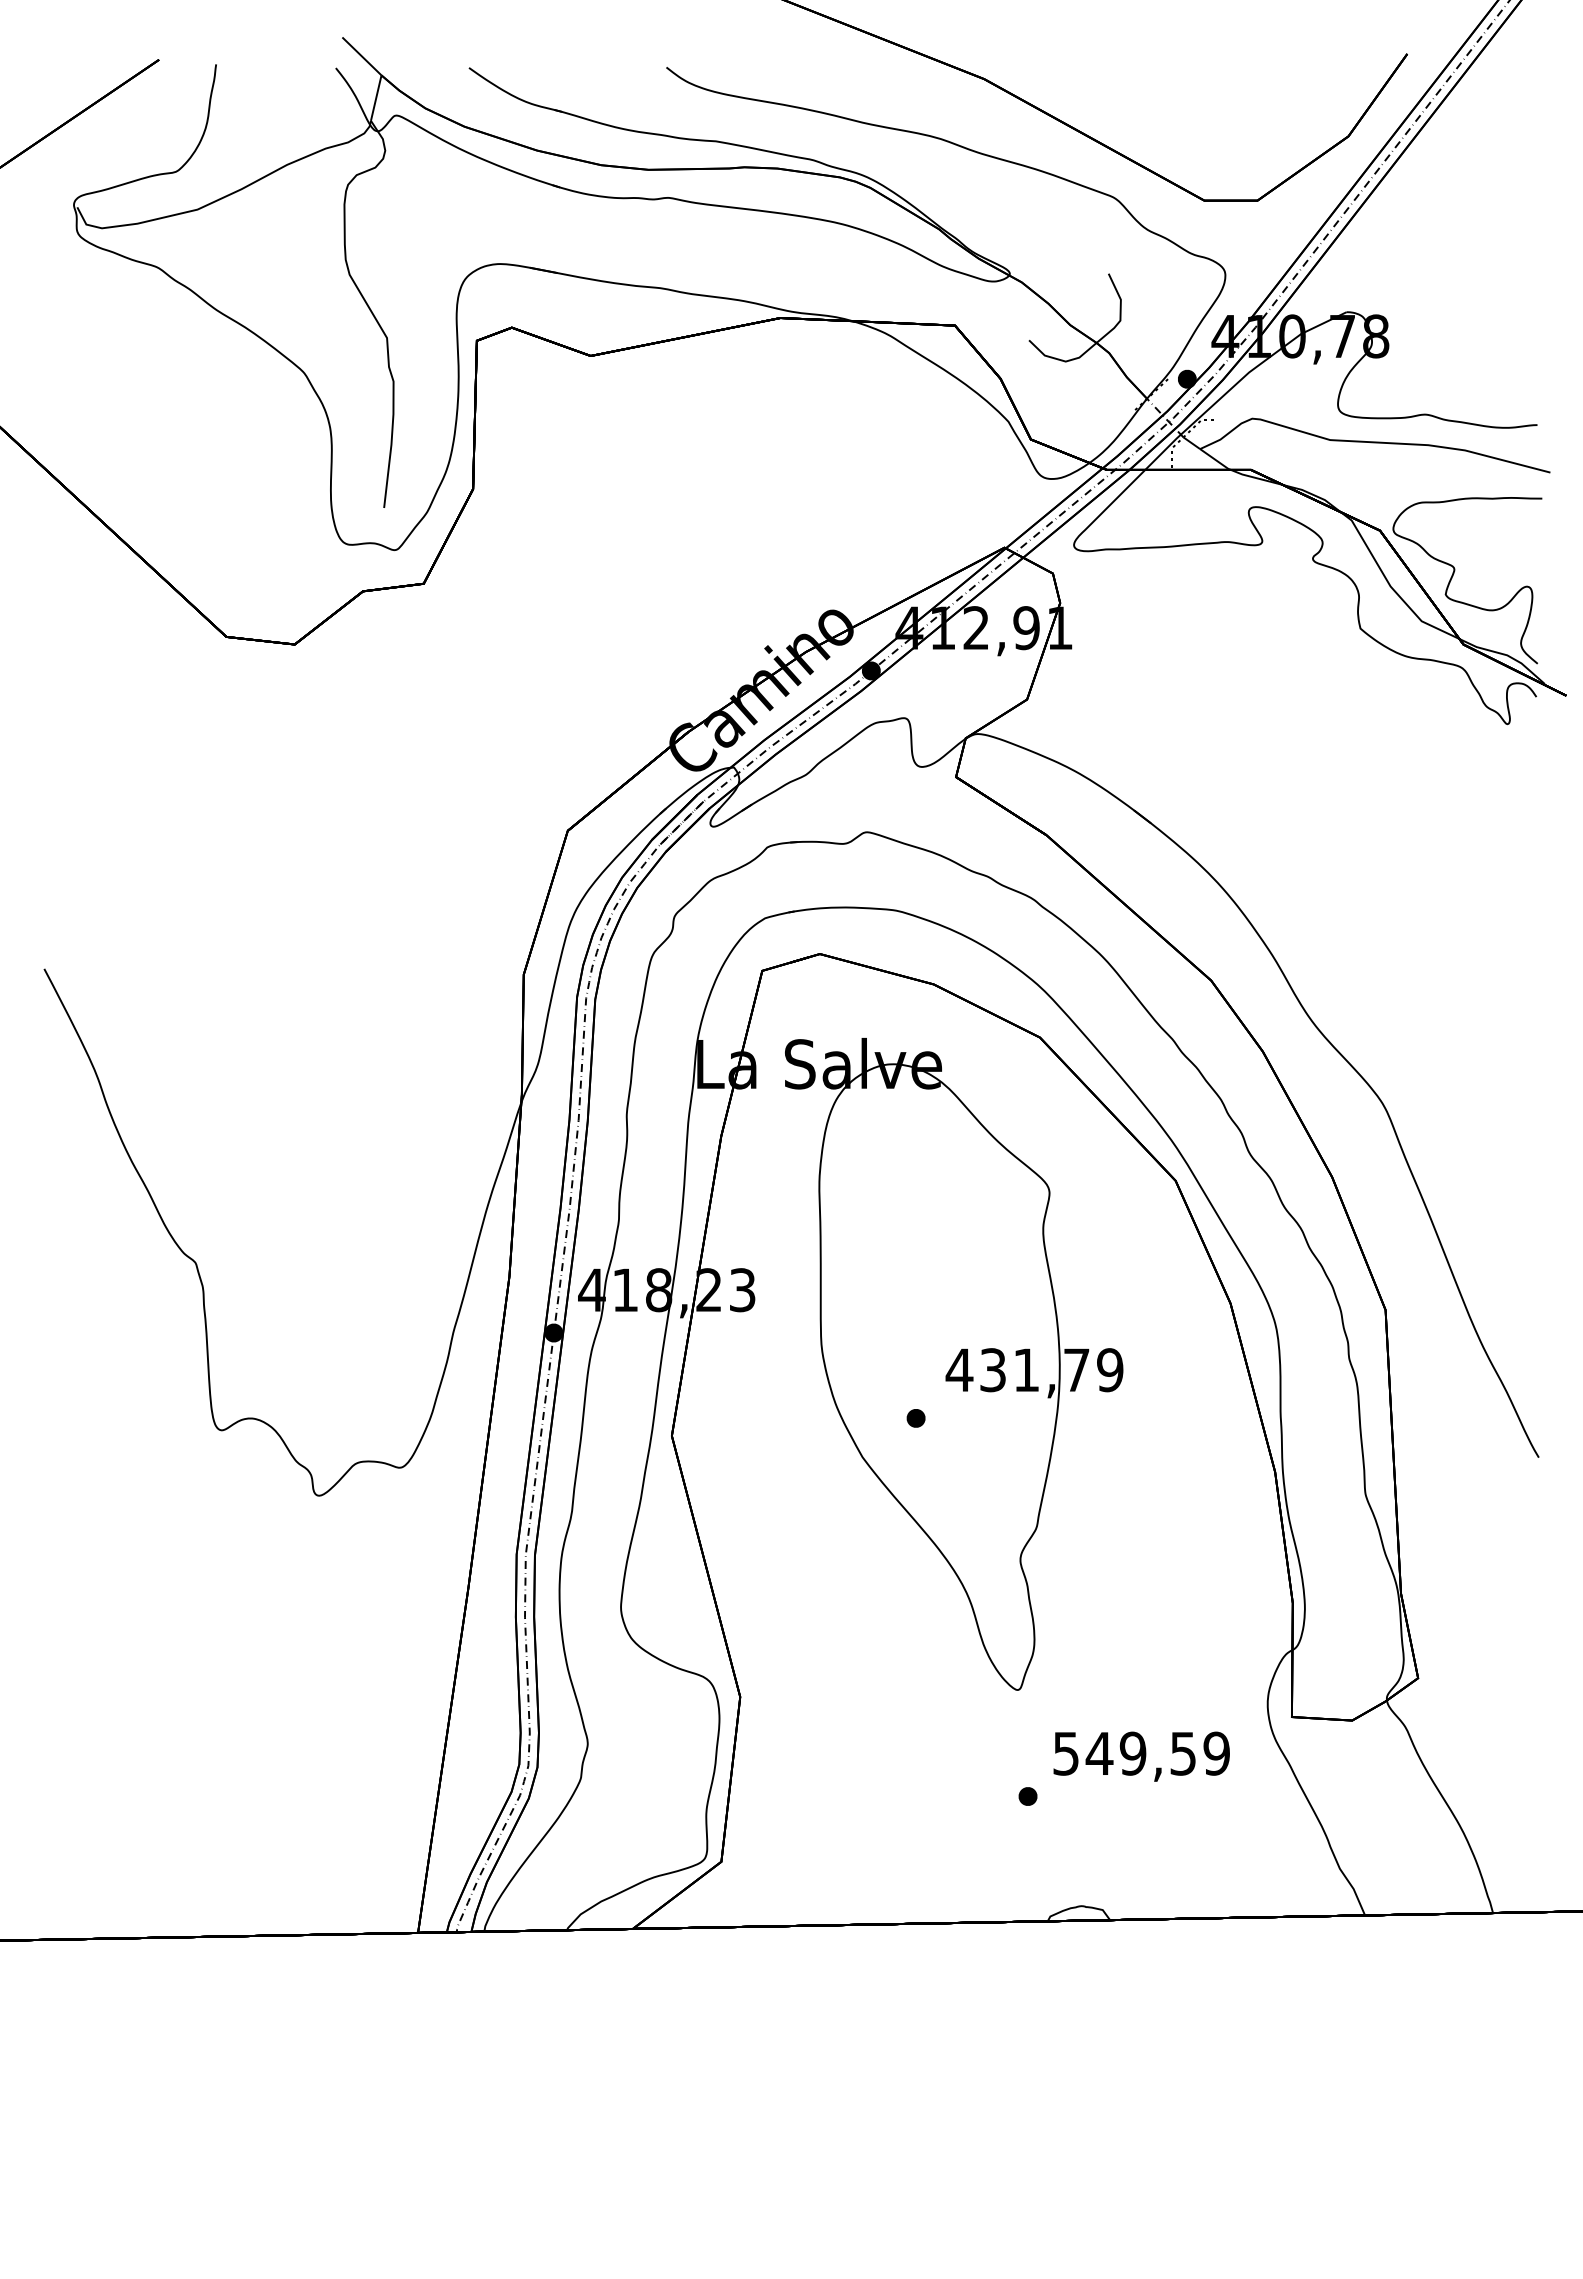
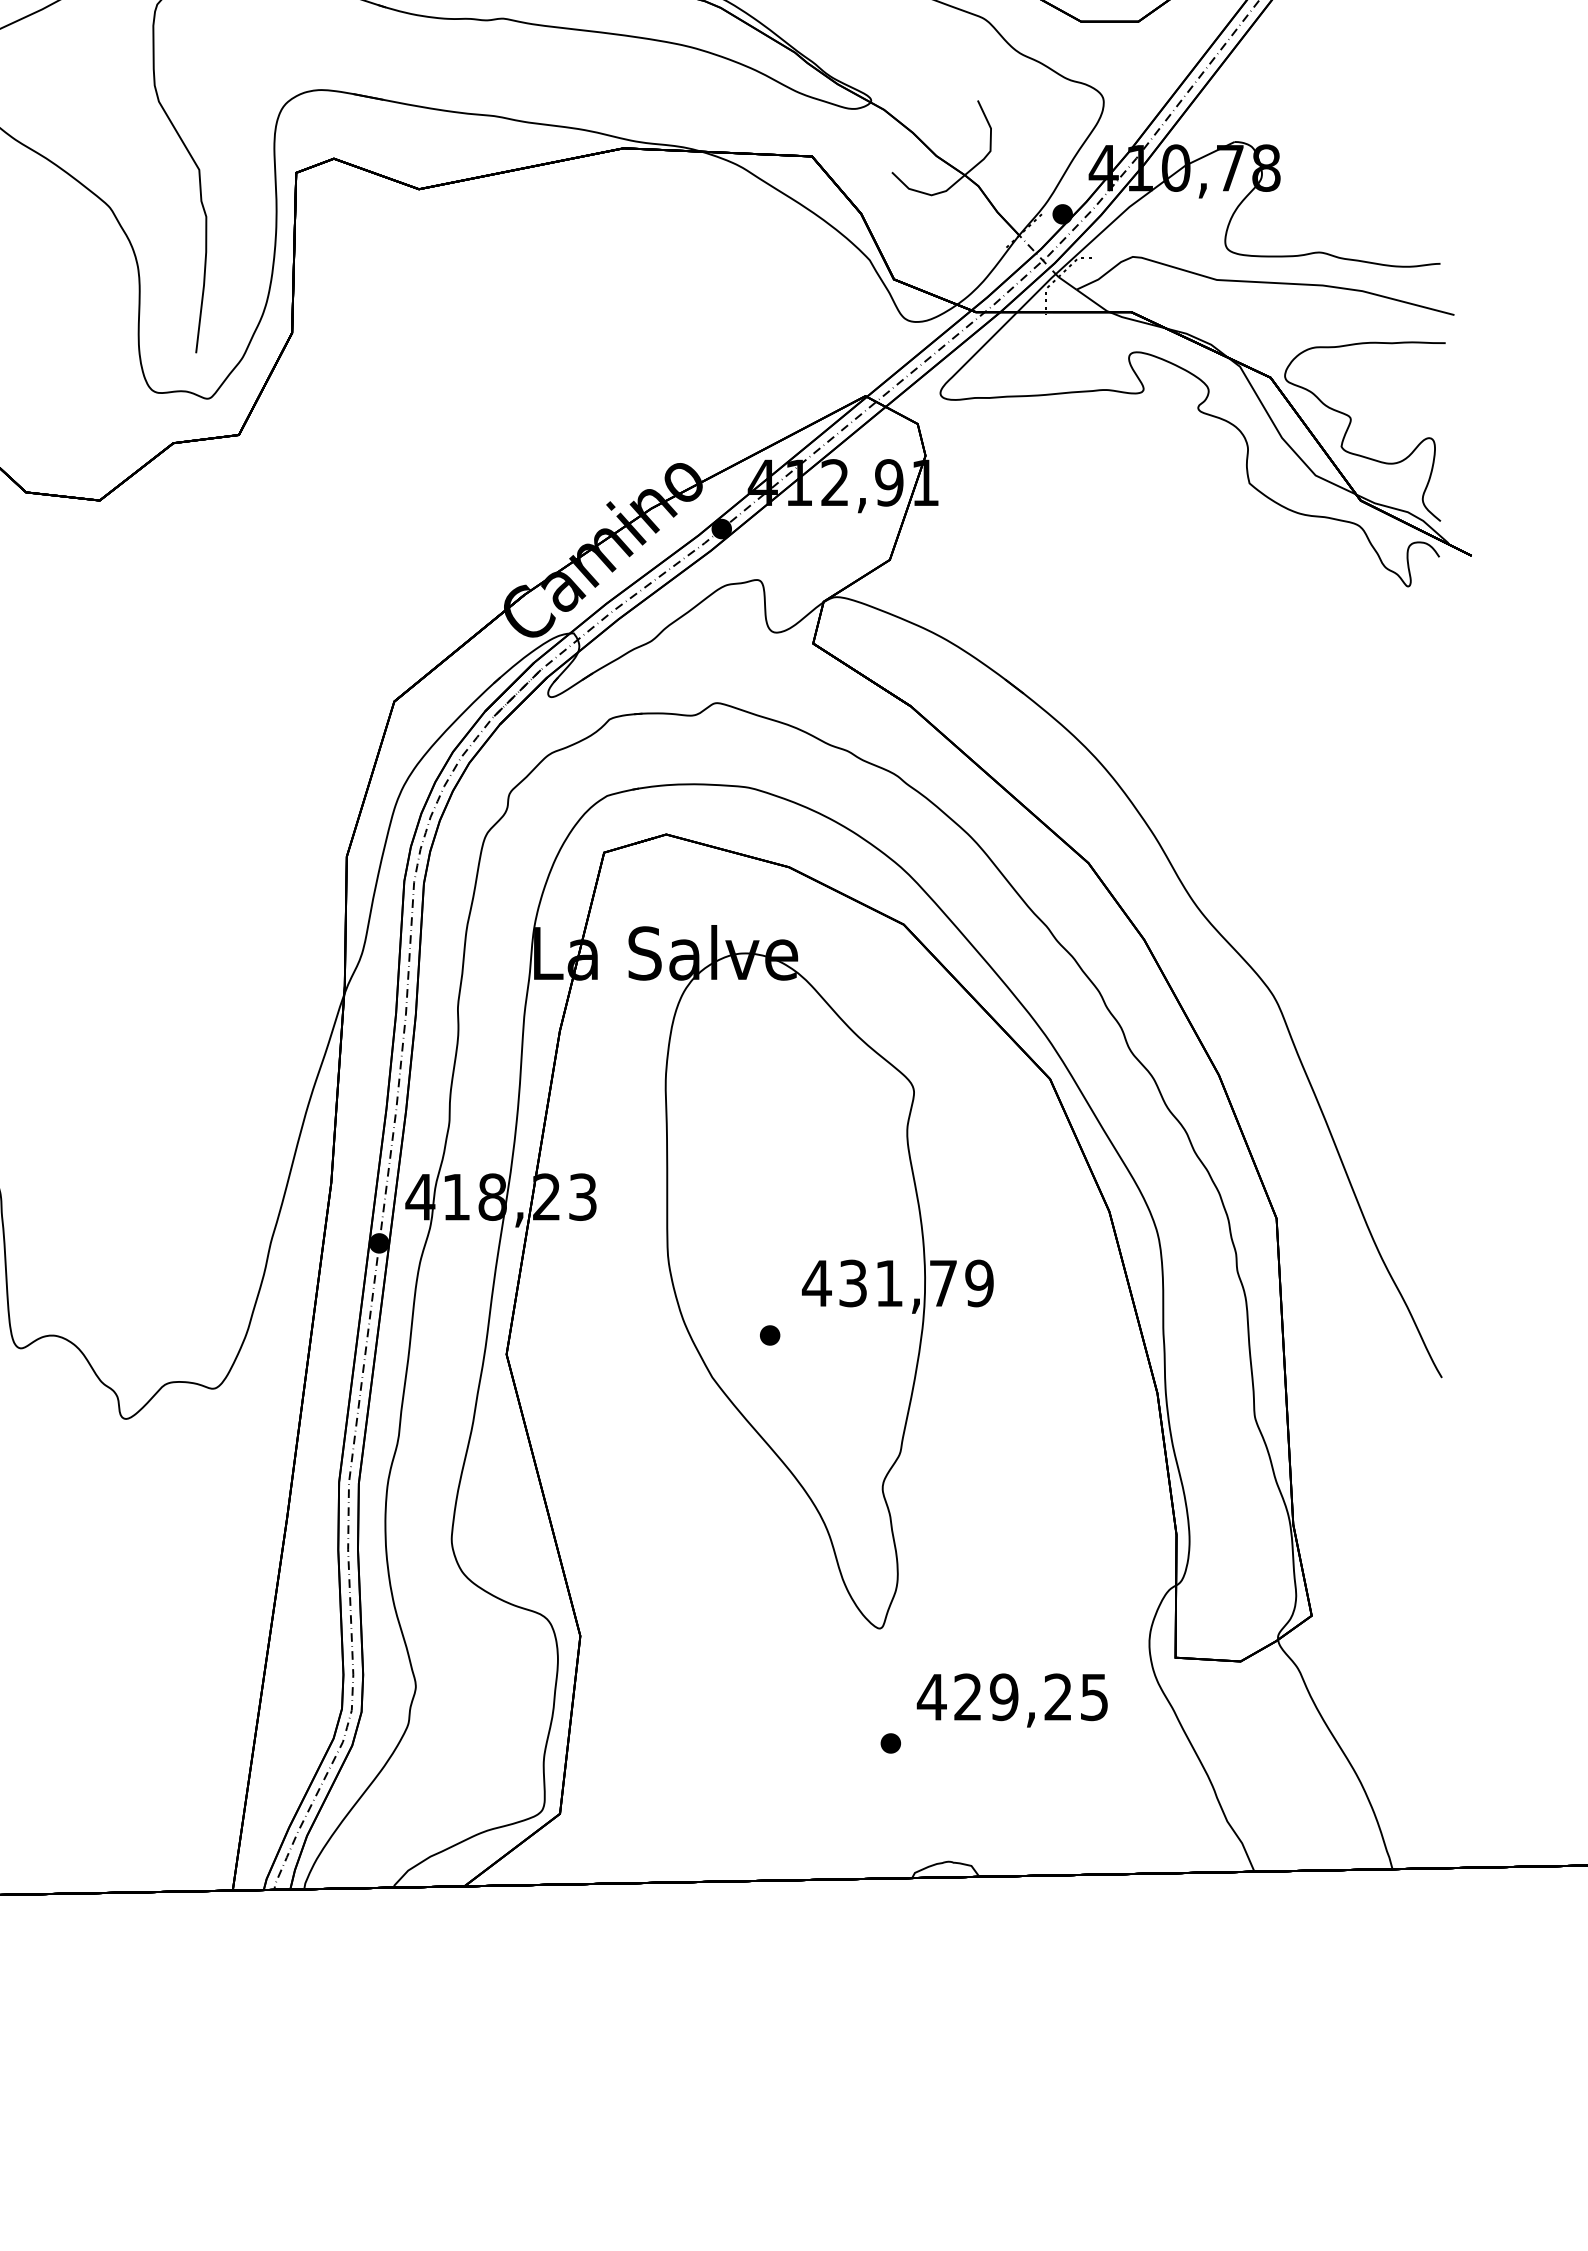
text: (1140, 1753) -> (1012, 1697), 549,59 -> 429,25

